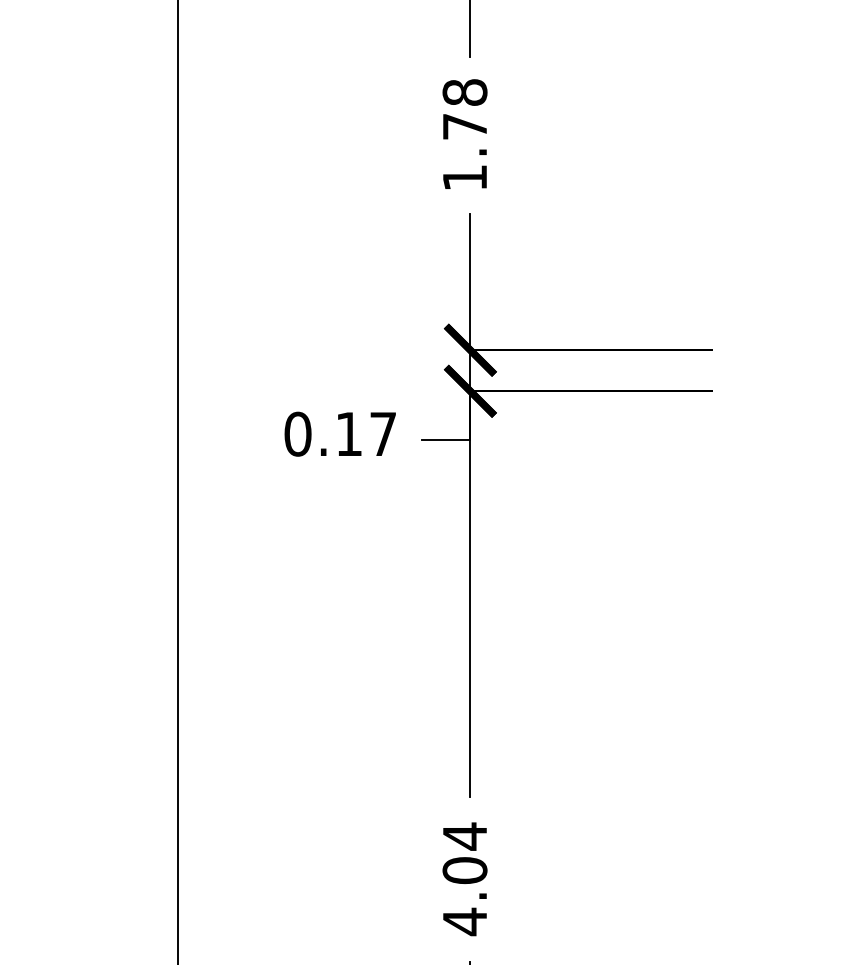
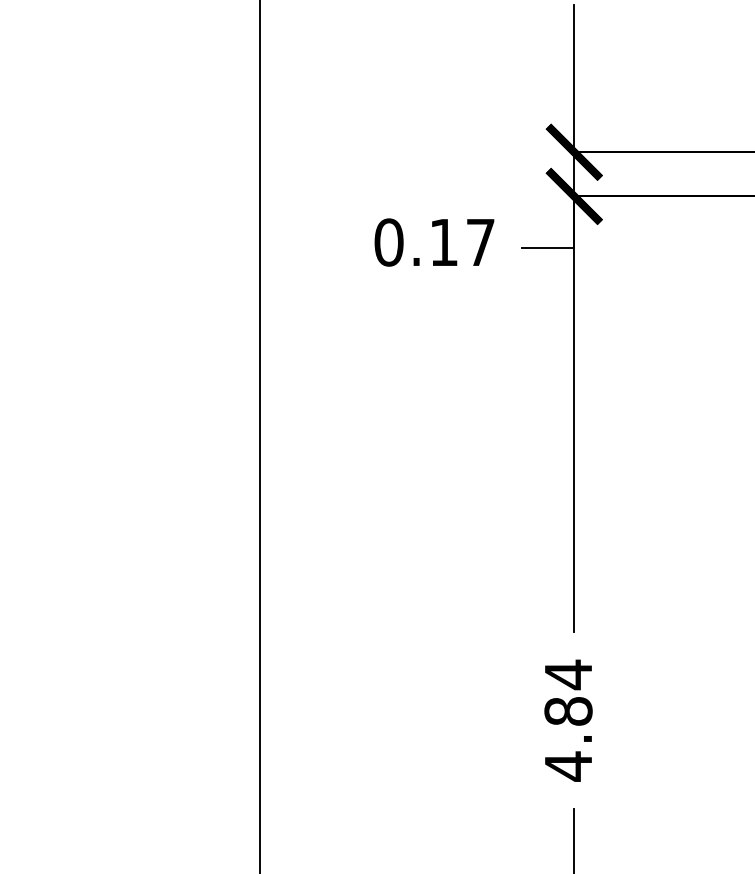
text: (464, 870) -> (567, 711), 4.04 -> 4.84

